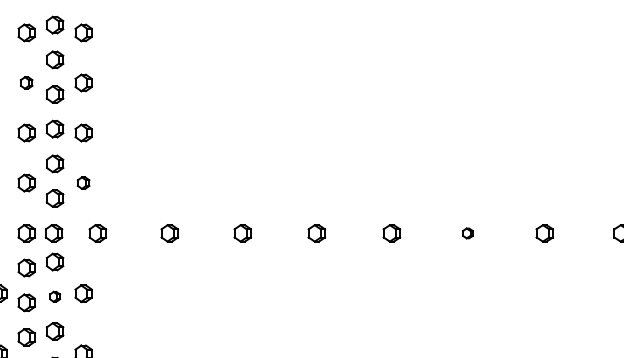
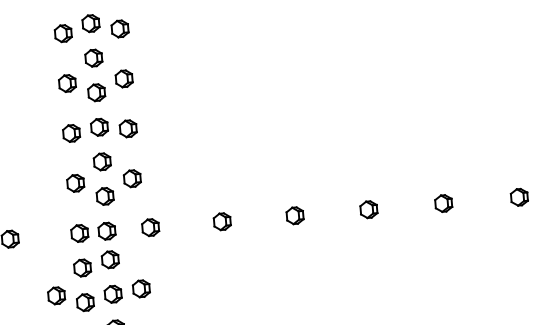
part: (26, 82) -> (67, 83), size x1.43
part: (83, 182) -> (132, 178), size x1.43
part: (467, 233) -> (519, 197), size x1.67
part: (54, 296) -> (112, 294), size x1.67

